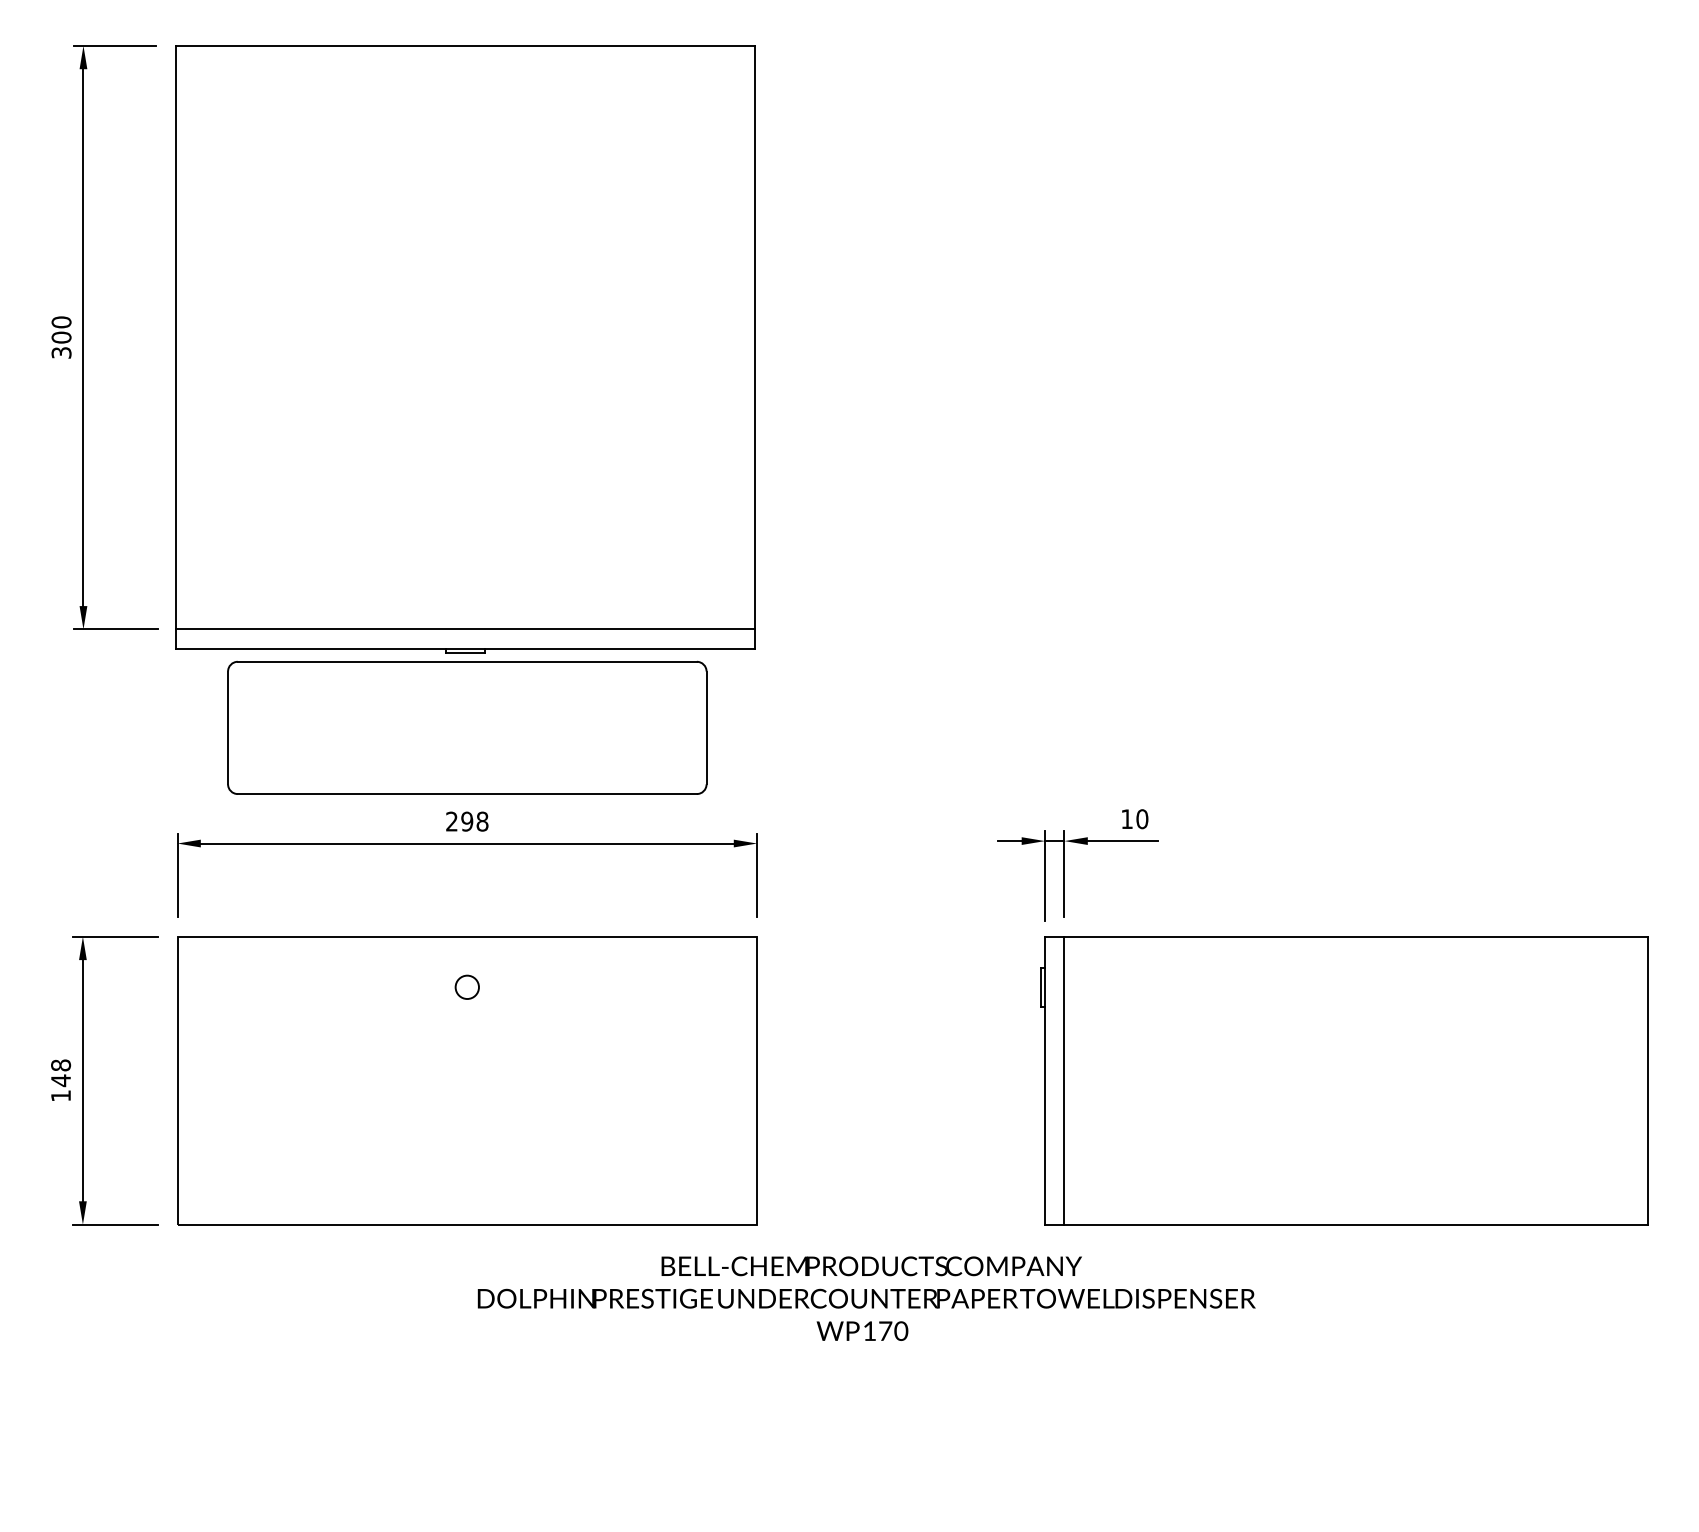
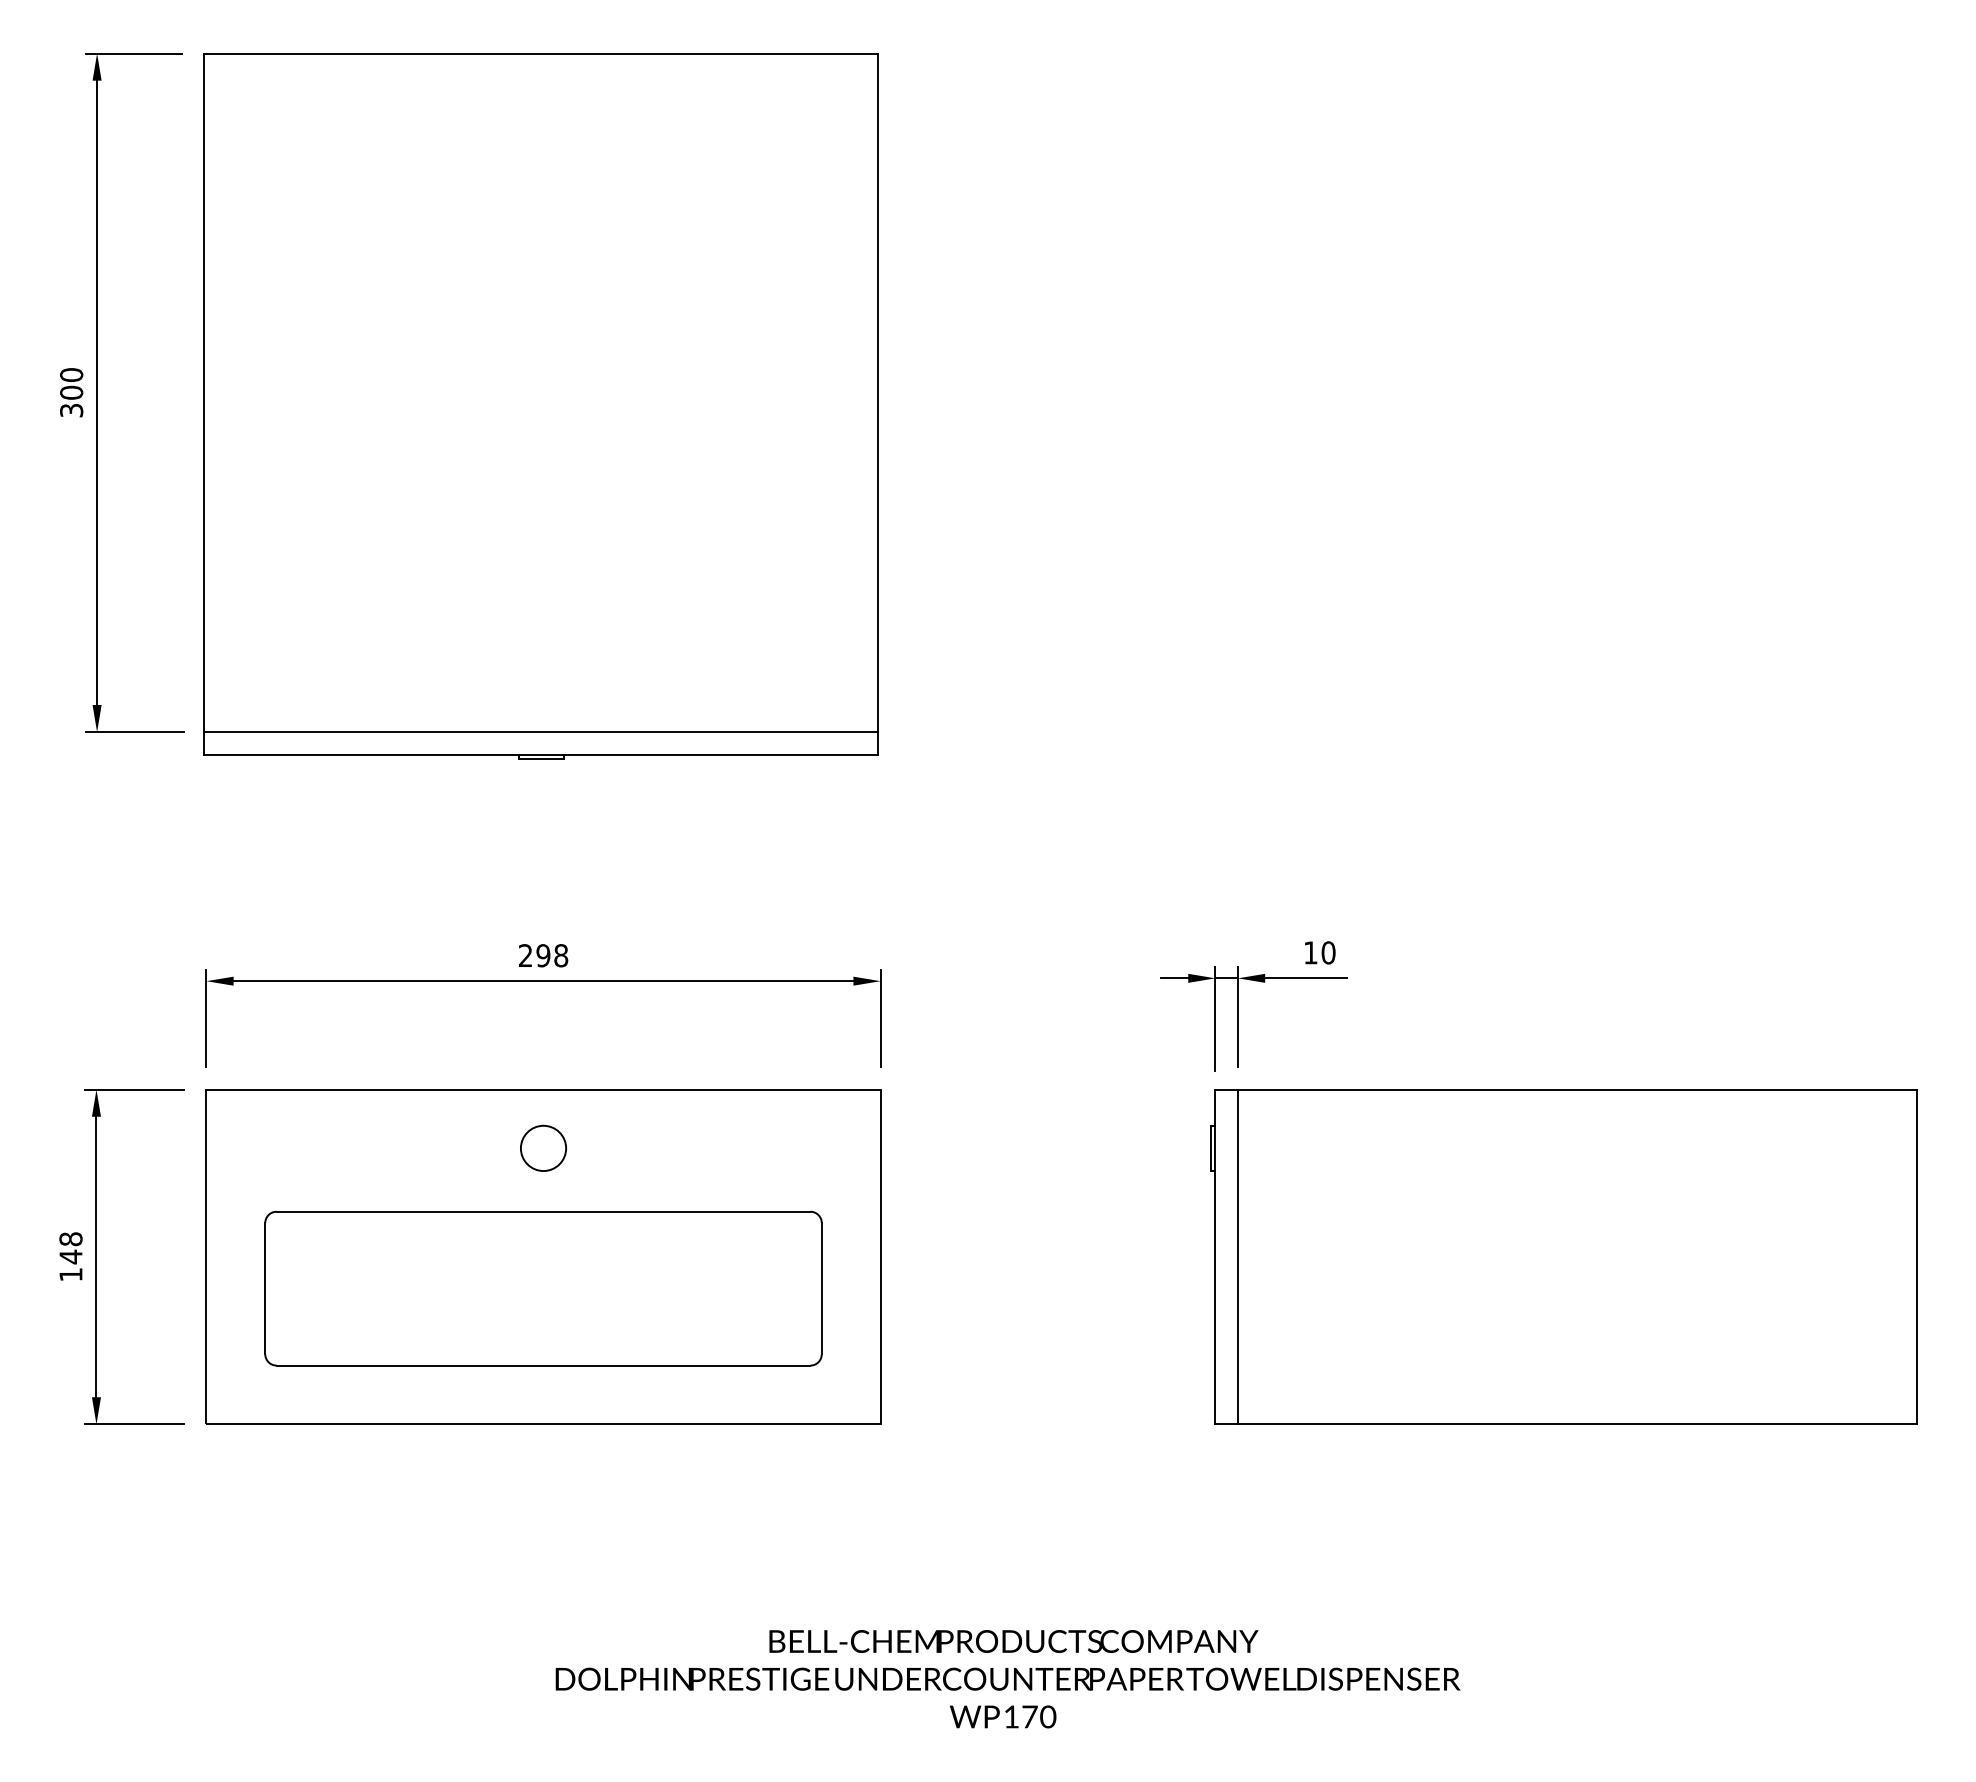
part: (467, 727) -> (543, 1288), moved
circle: (466, 986) -> (542, 1147), size x1.67
text: (866, 1298) -> (1007, 1678), moved

